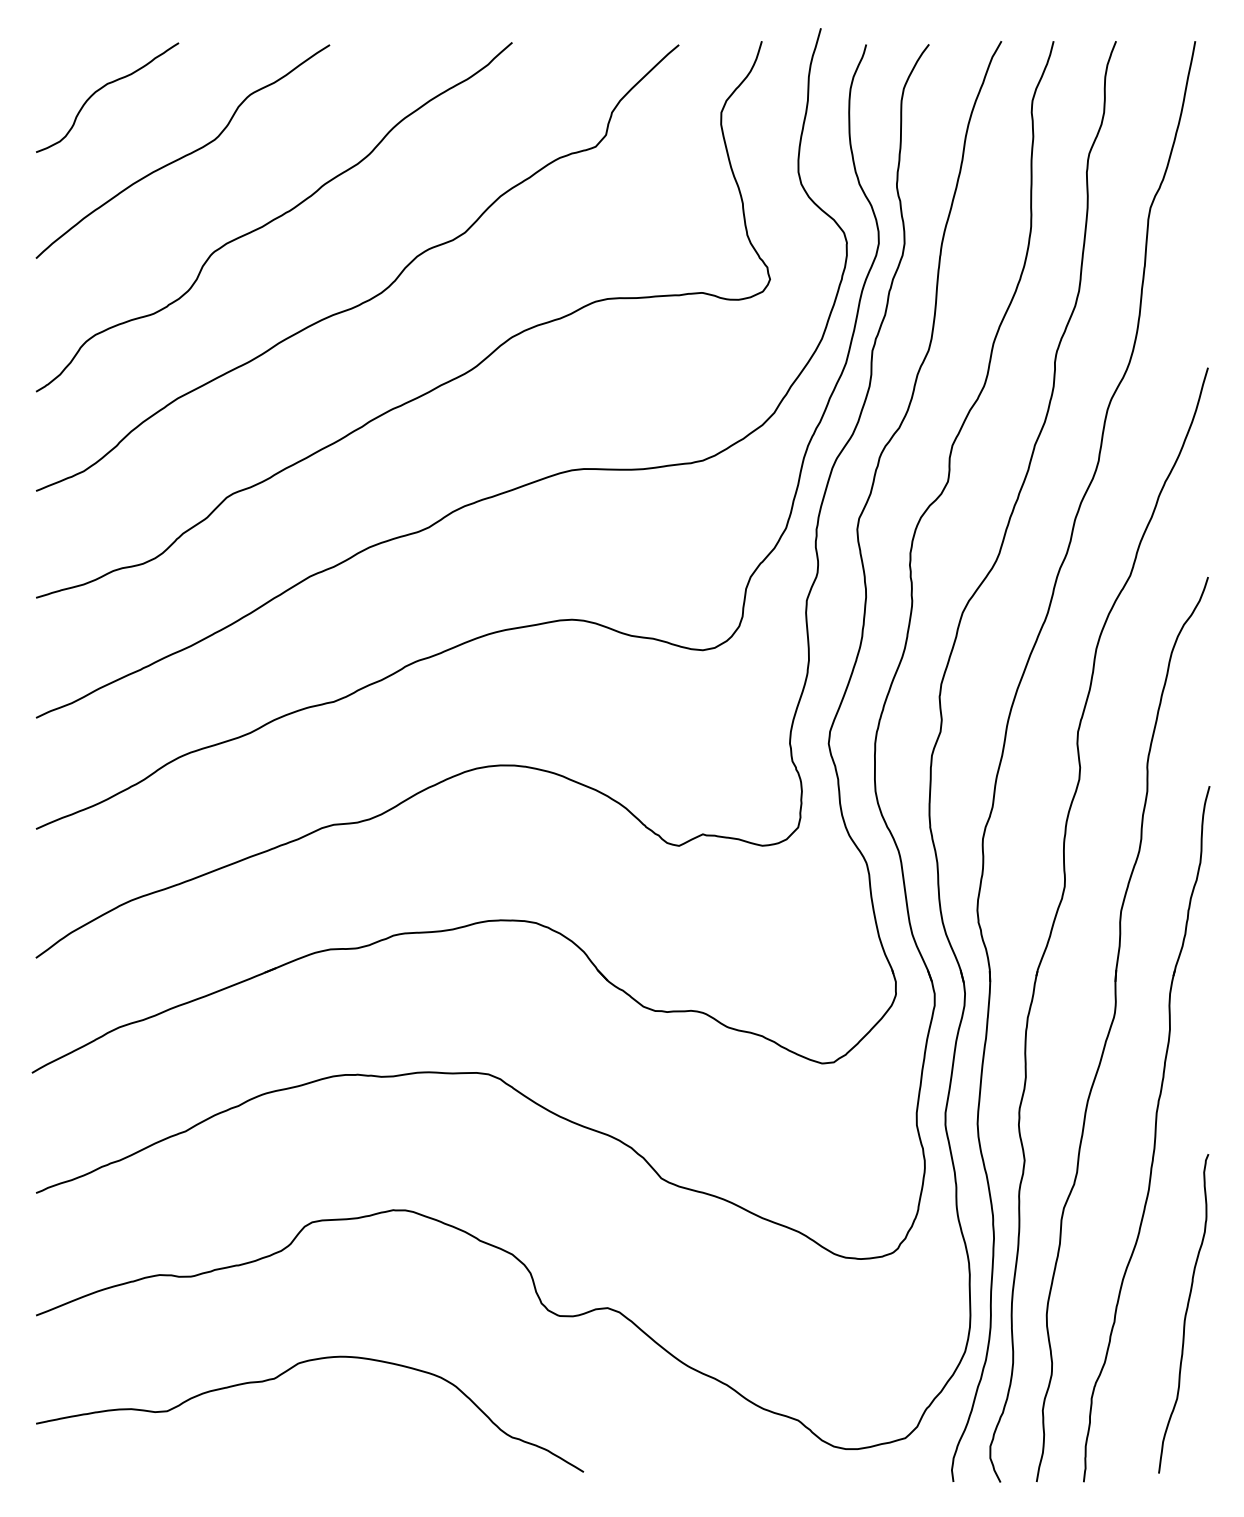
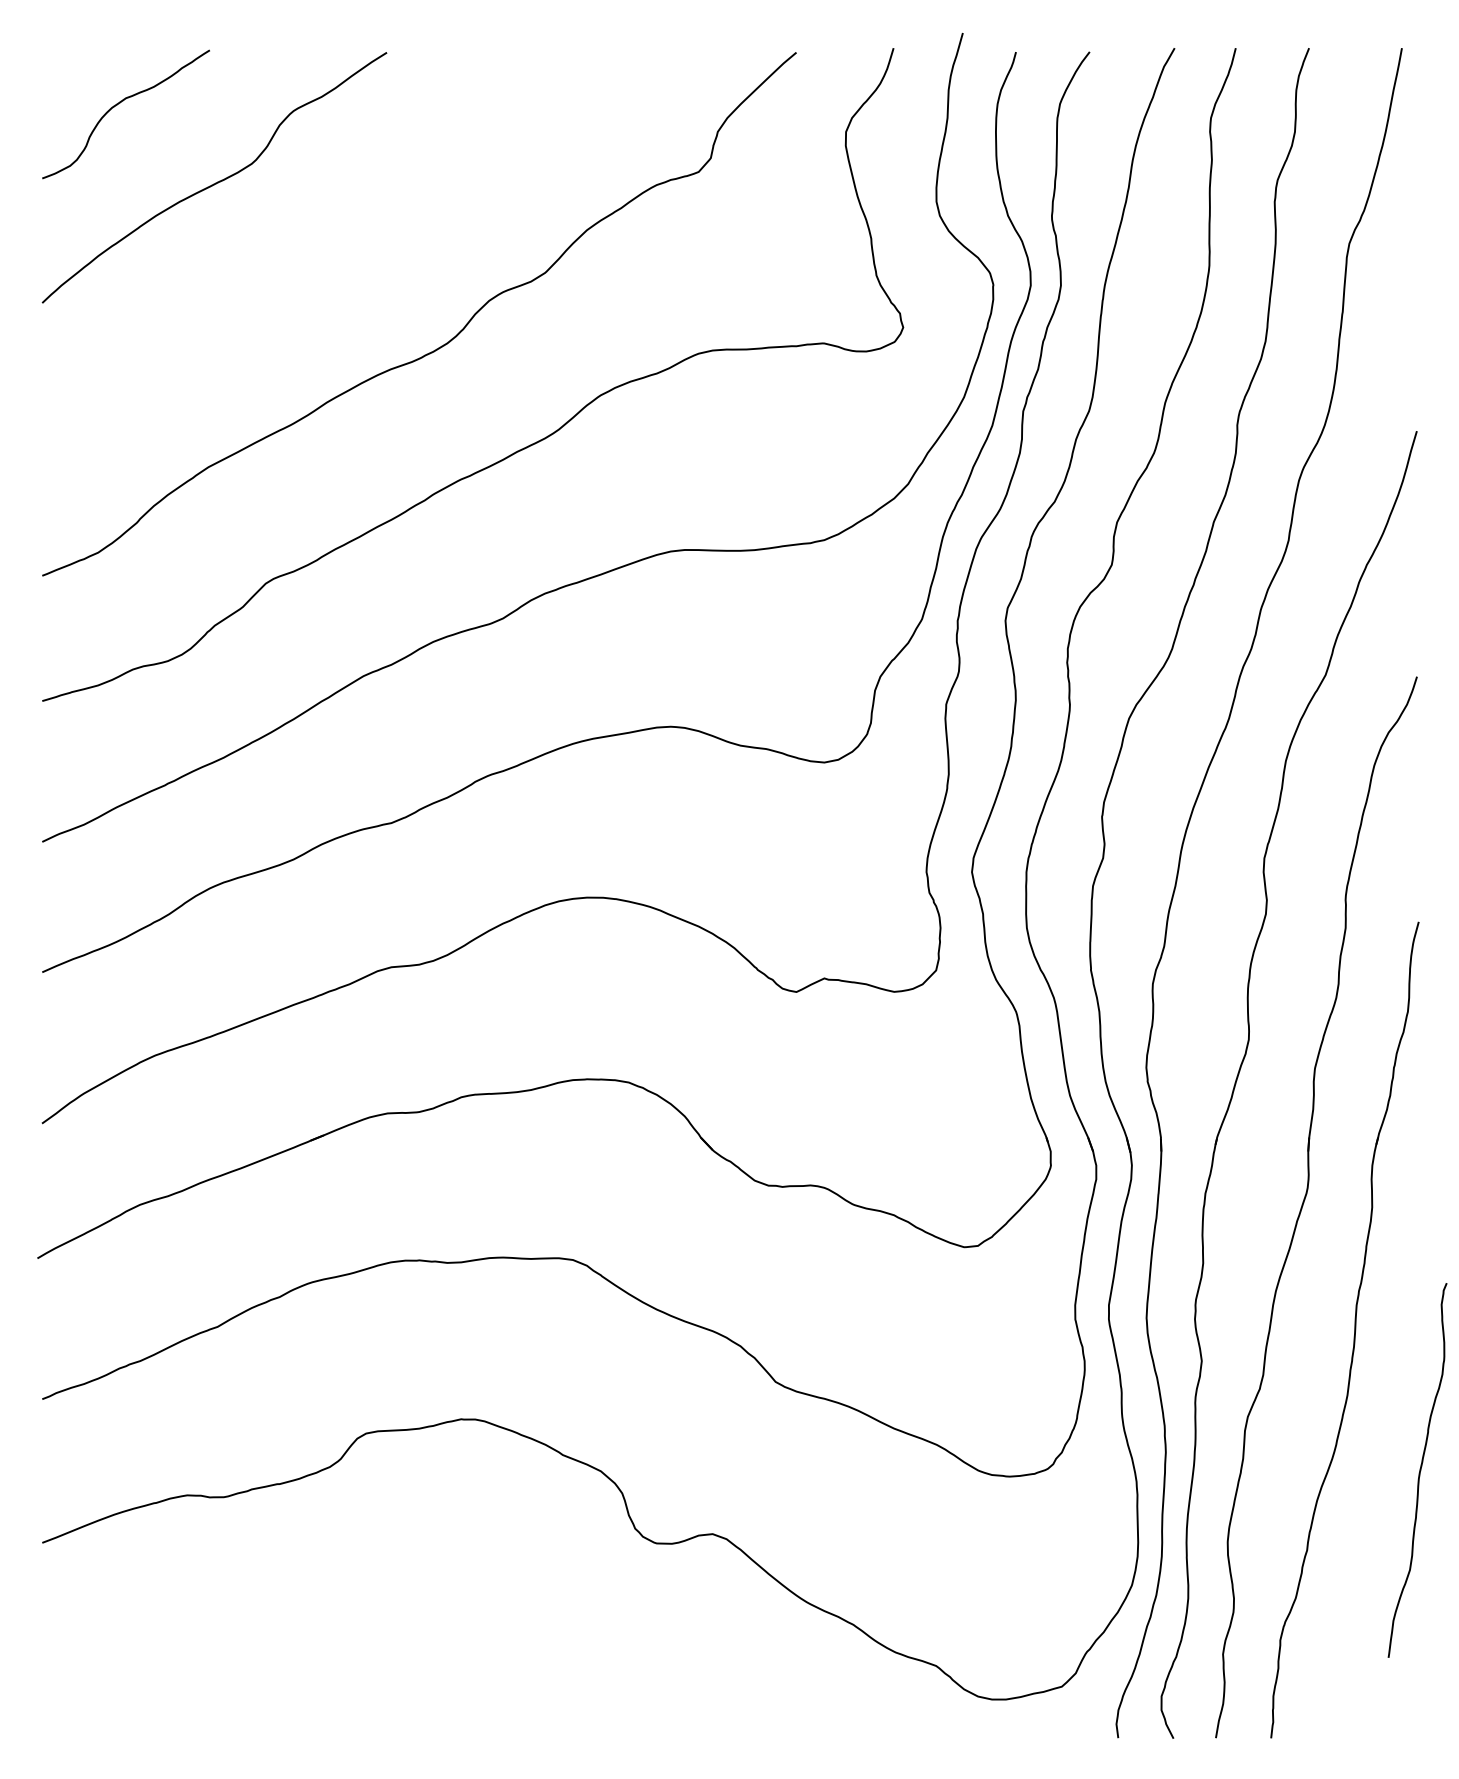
curve: (273, 218) -> (320, 256), removed
curve: (1184, 1314) -> (1418, 1471), moved
curve: (283, 1374) -> (332, 1612), removed

